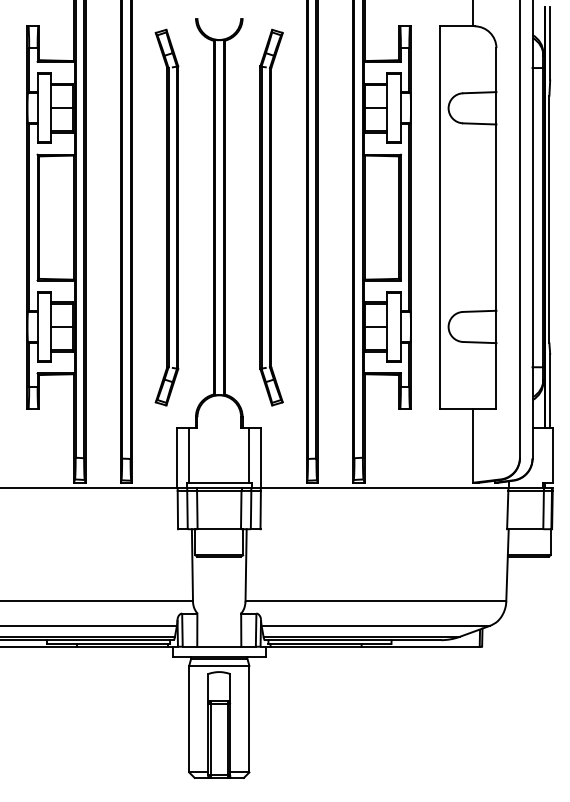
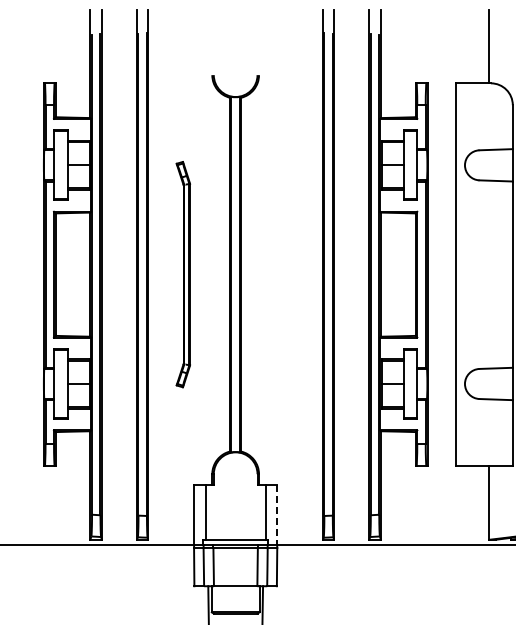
part: (166, 217) -> (182, 274), size x0.6
part: (271, 217) -> (287, 274), removed
line: (261, 458) -> (277, 515), solid -> dashed

